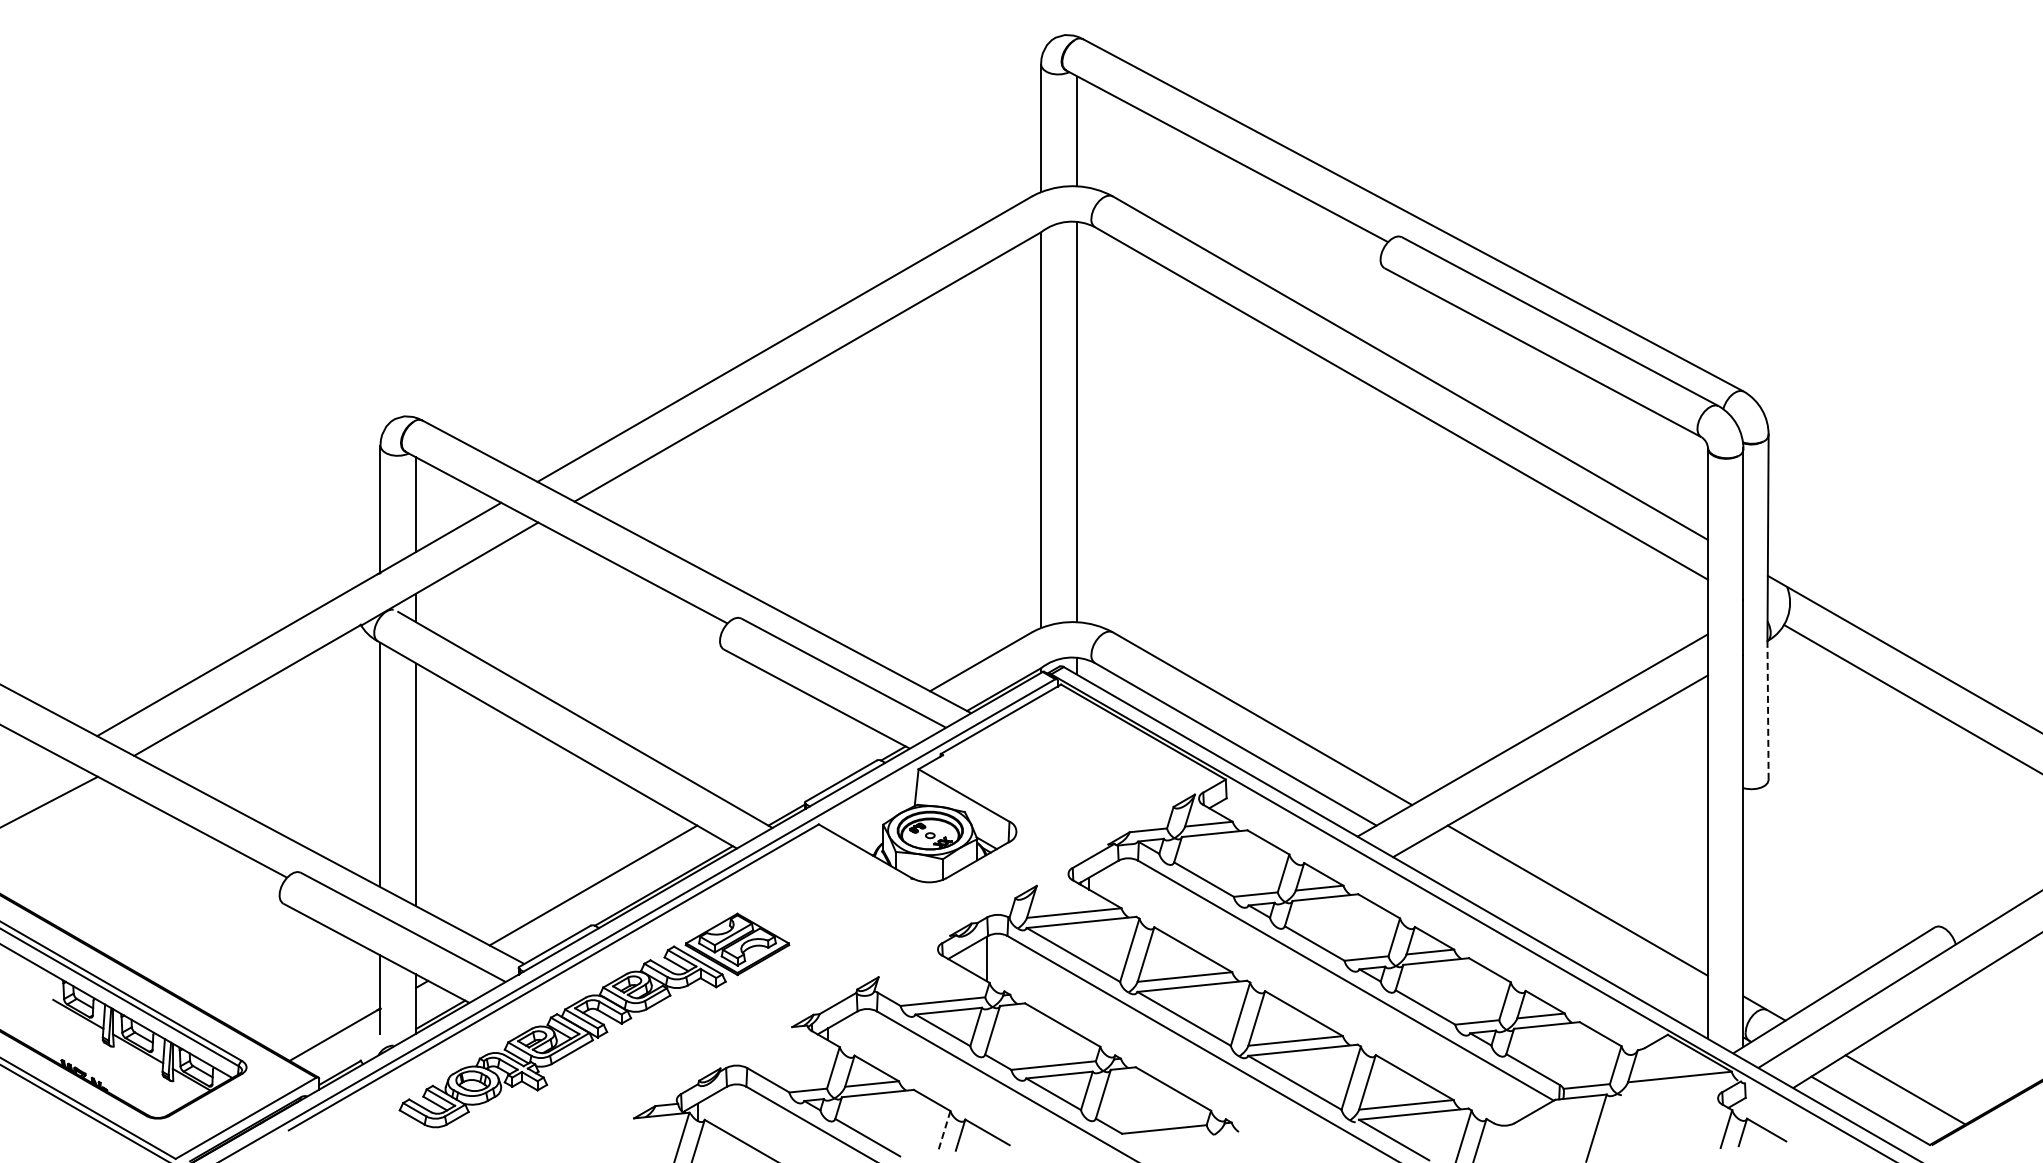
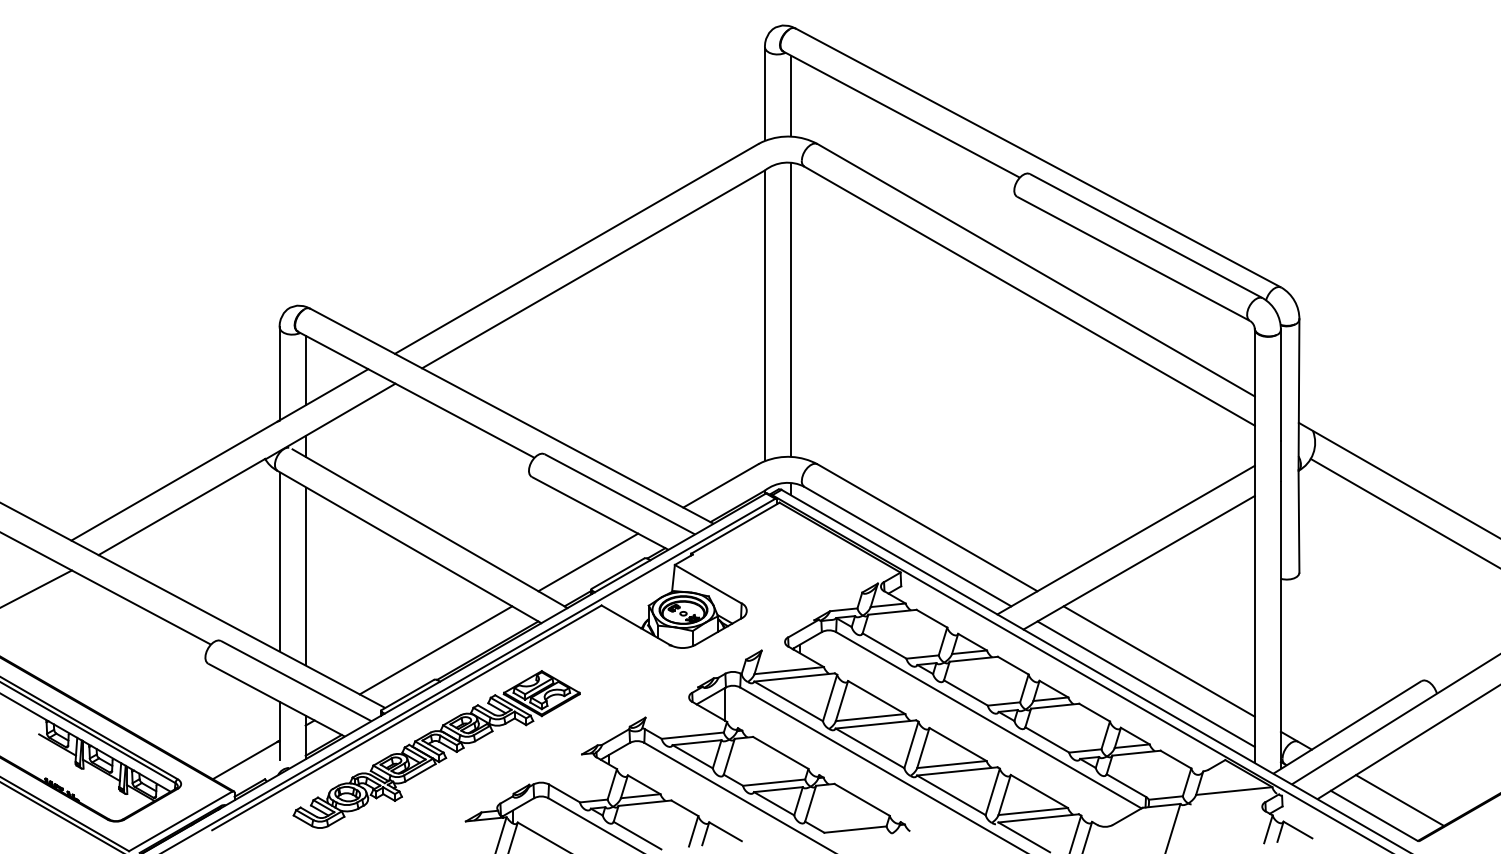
line: (1768, 710) -> (1299, 521), dashed -> solid
line: (800, 765) -> (588, 562), added
line: (1559, 931) -> (1145, 684), added
line: (944, 1131) -> (693, 831), dashed -> solid

